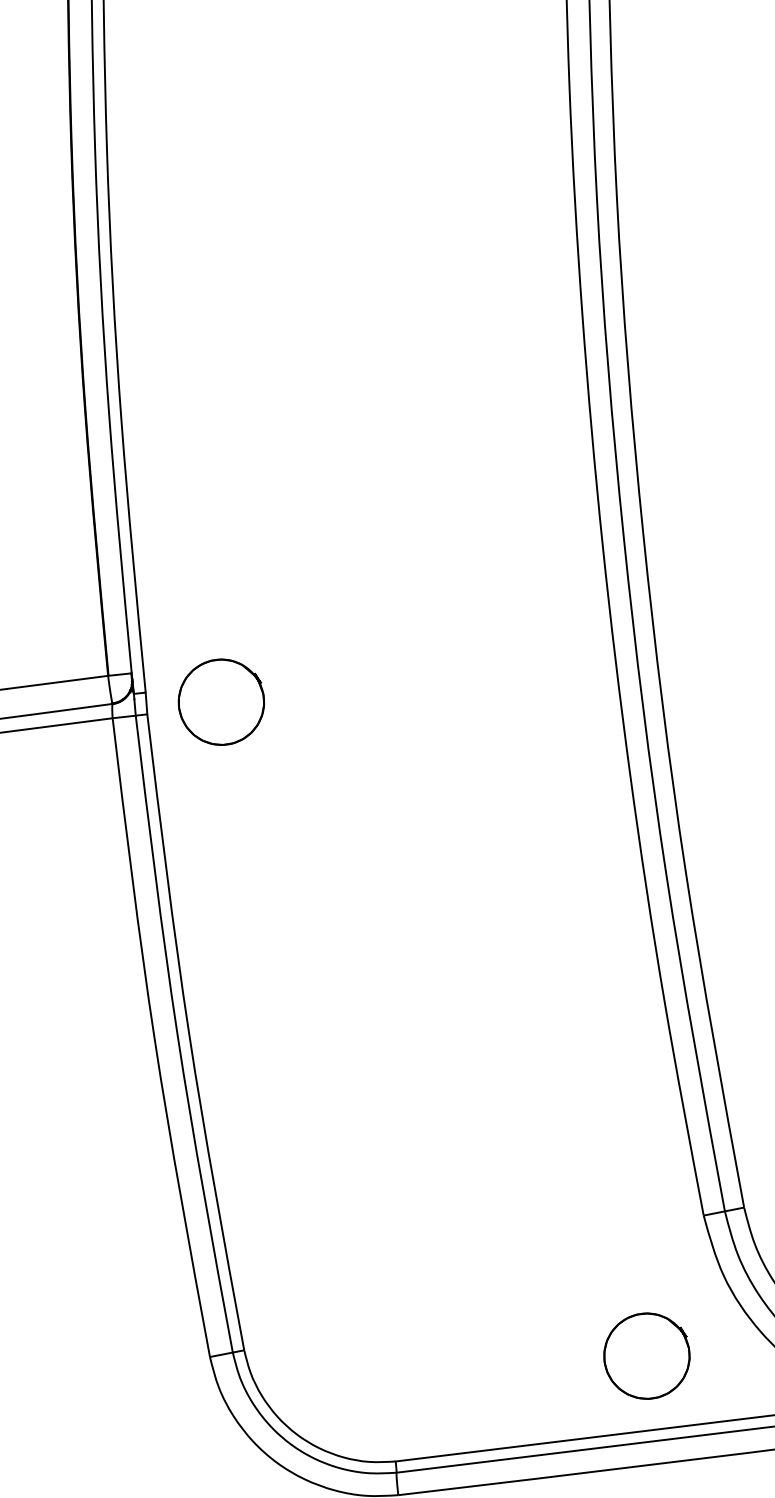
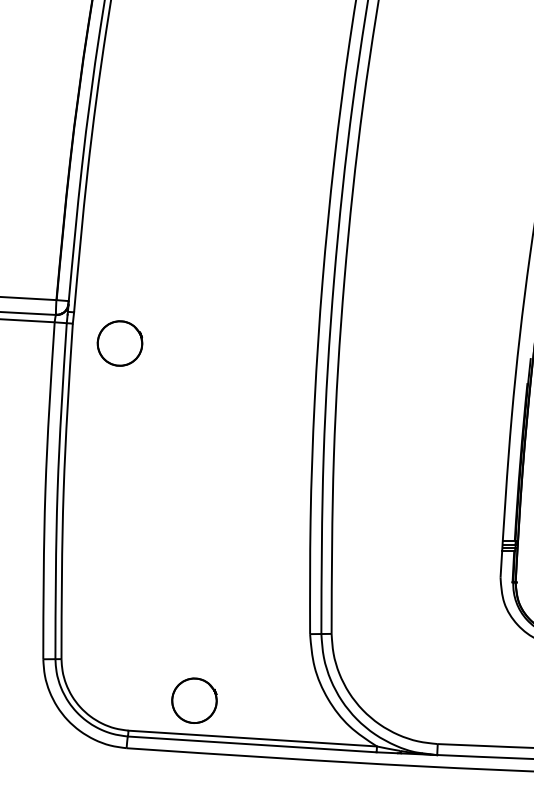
part: (220, 702) -> (119, 343), moved
part: (646, 1355) -> (194, 700), moved

